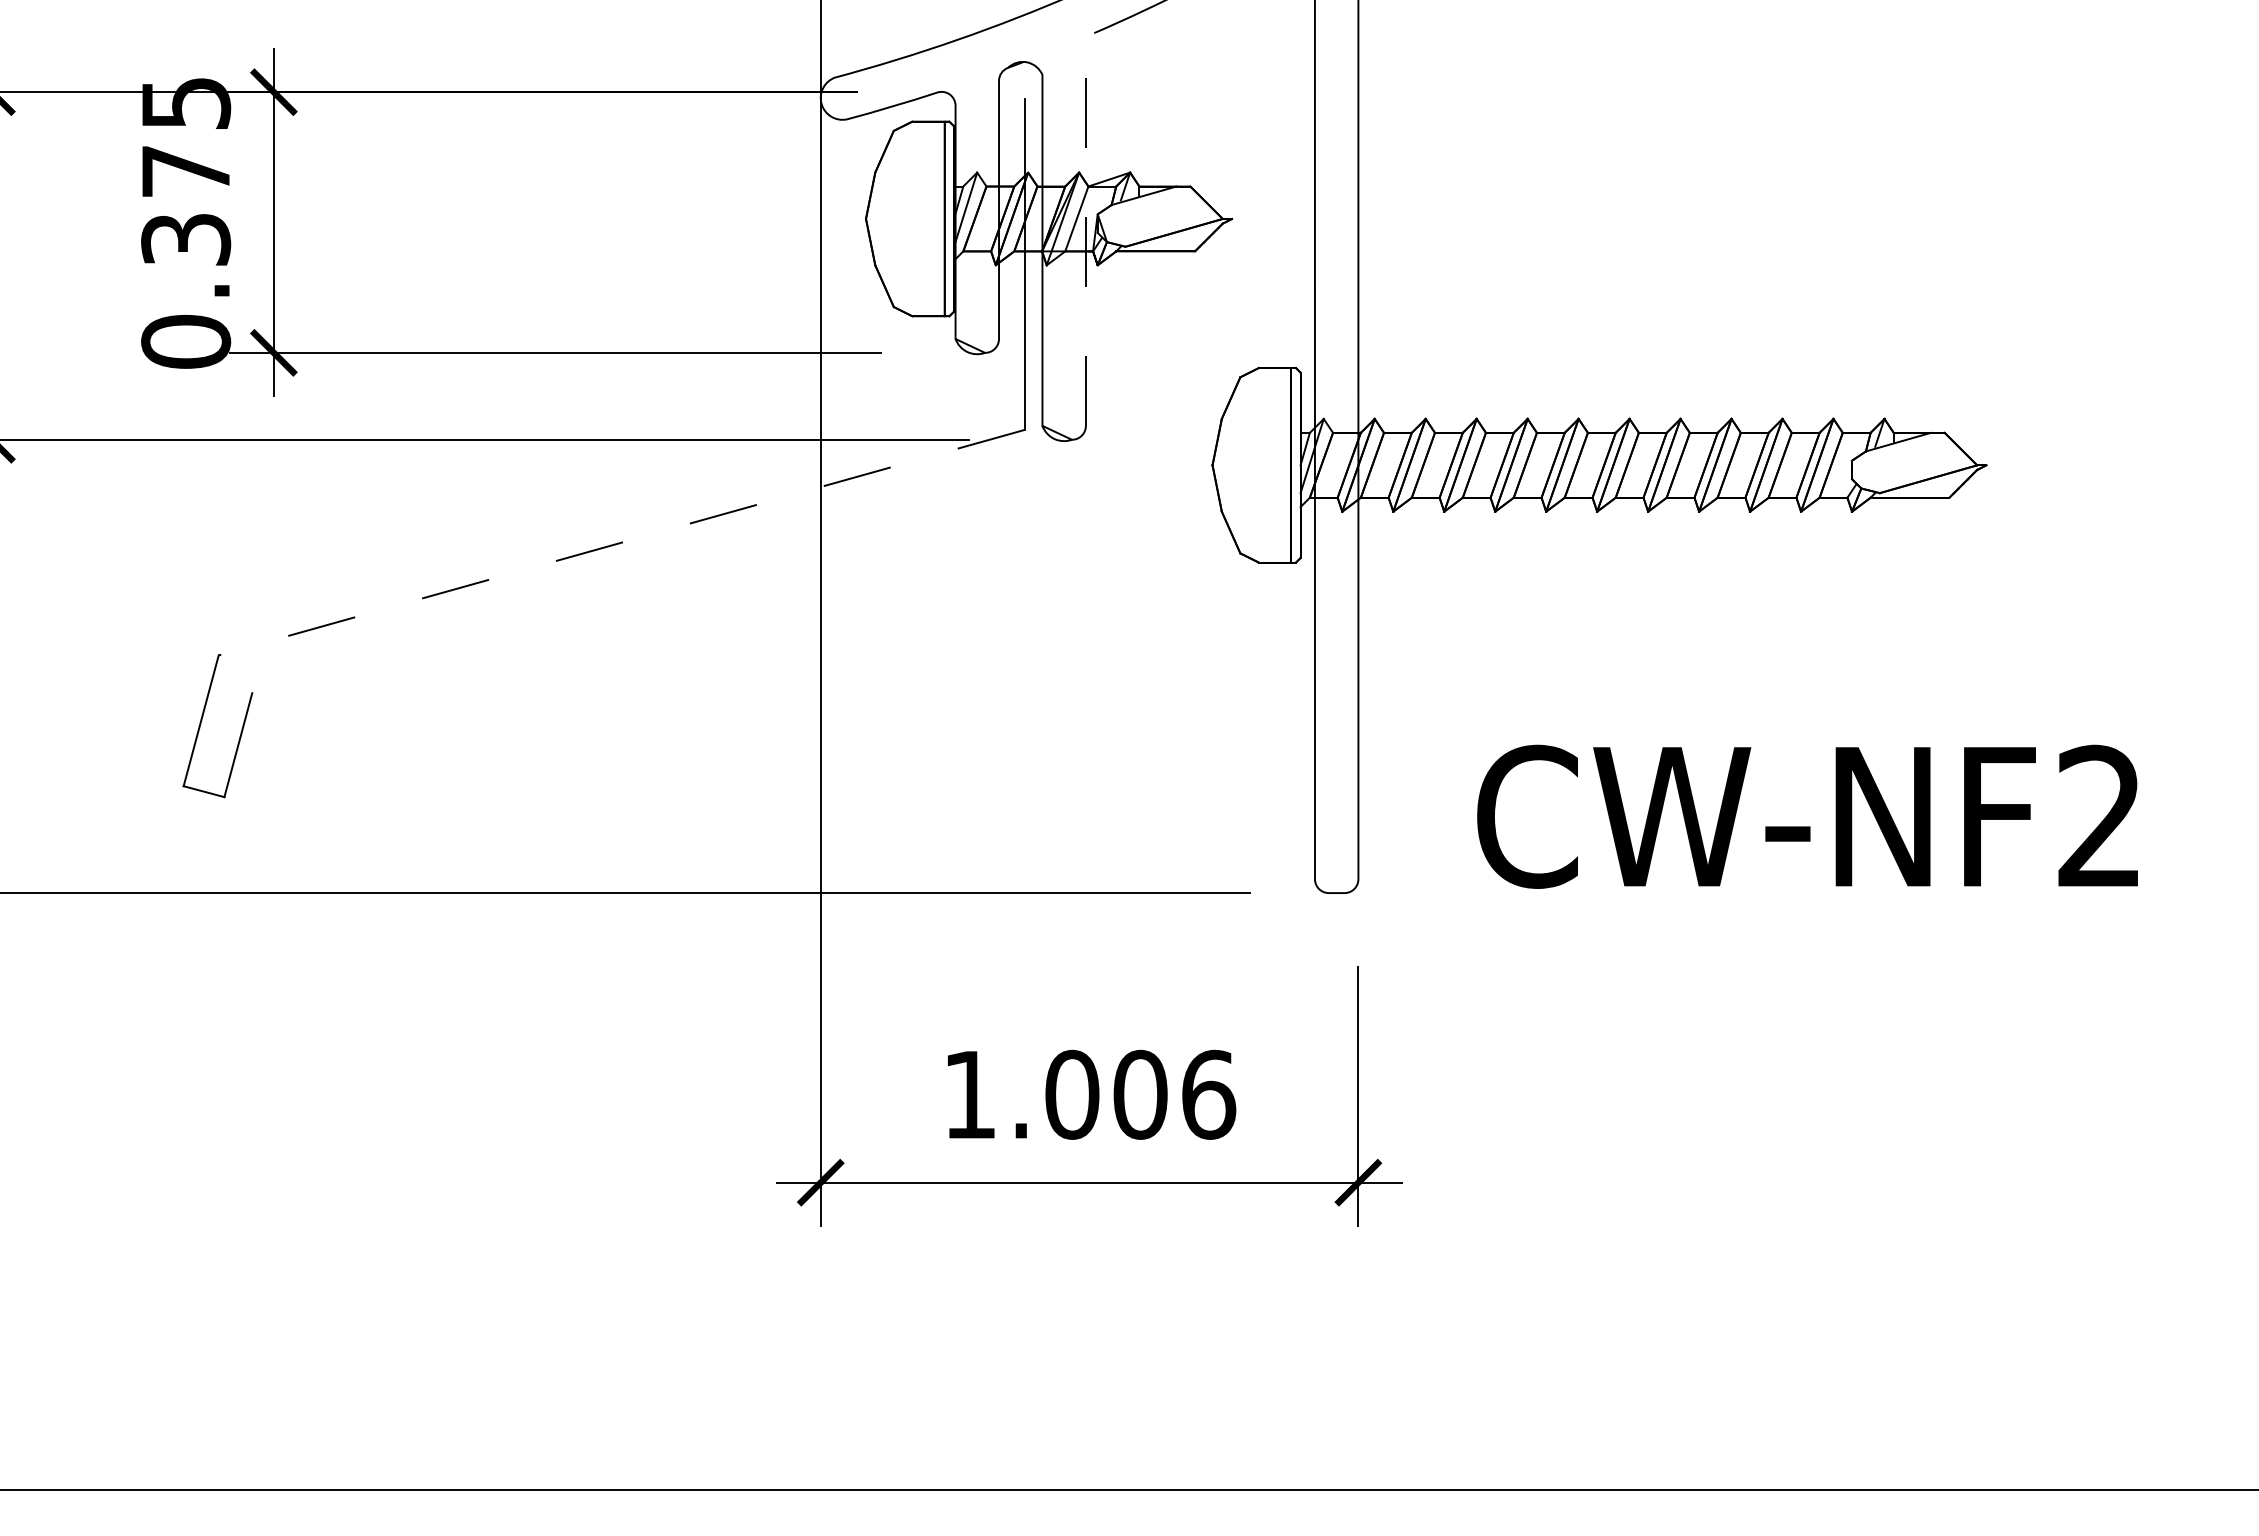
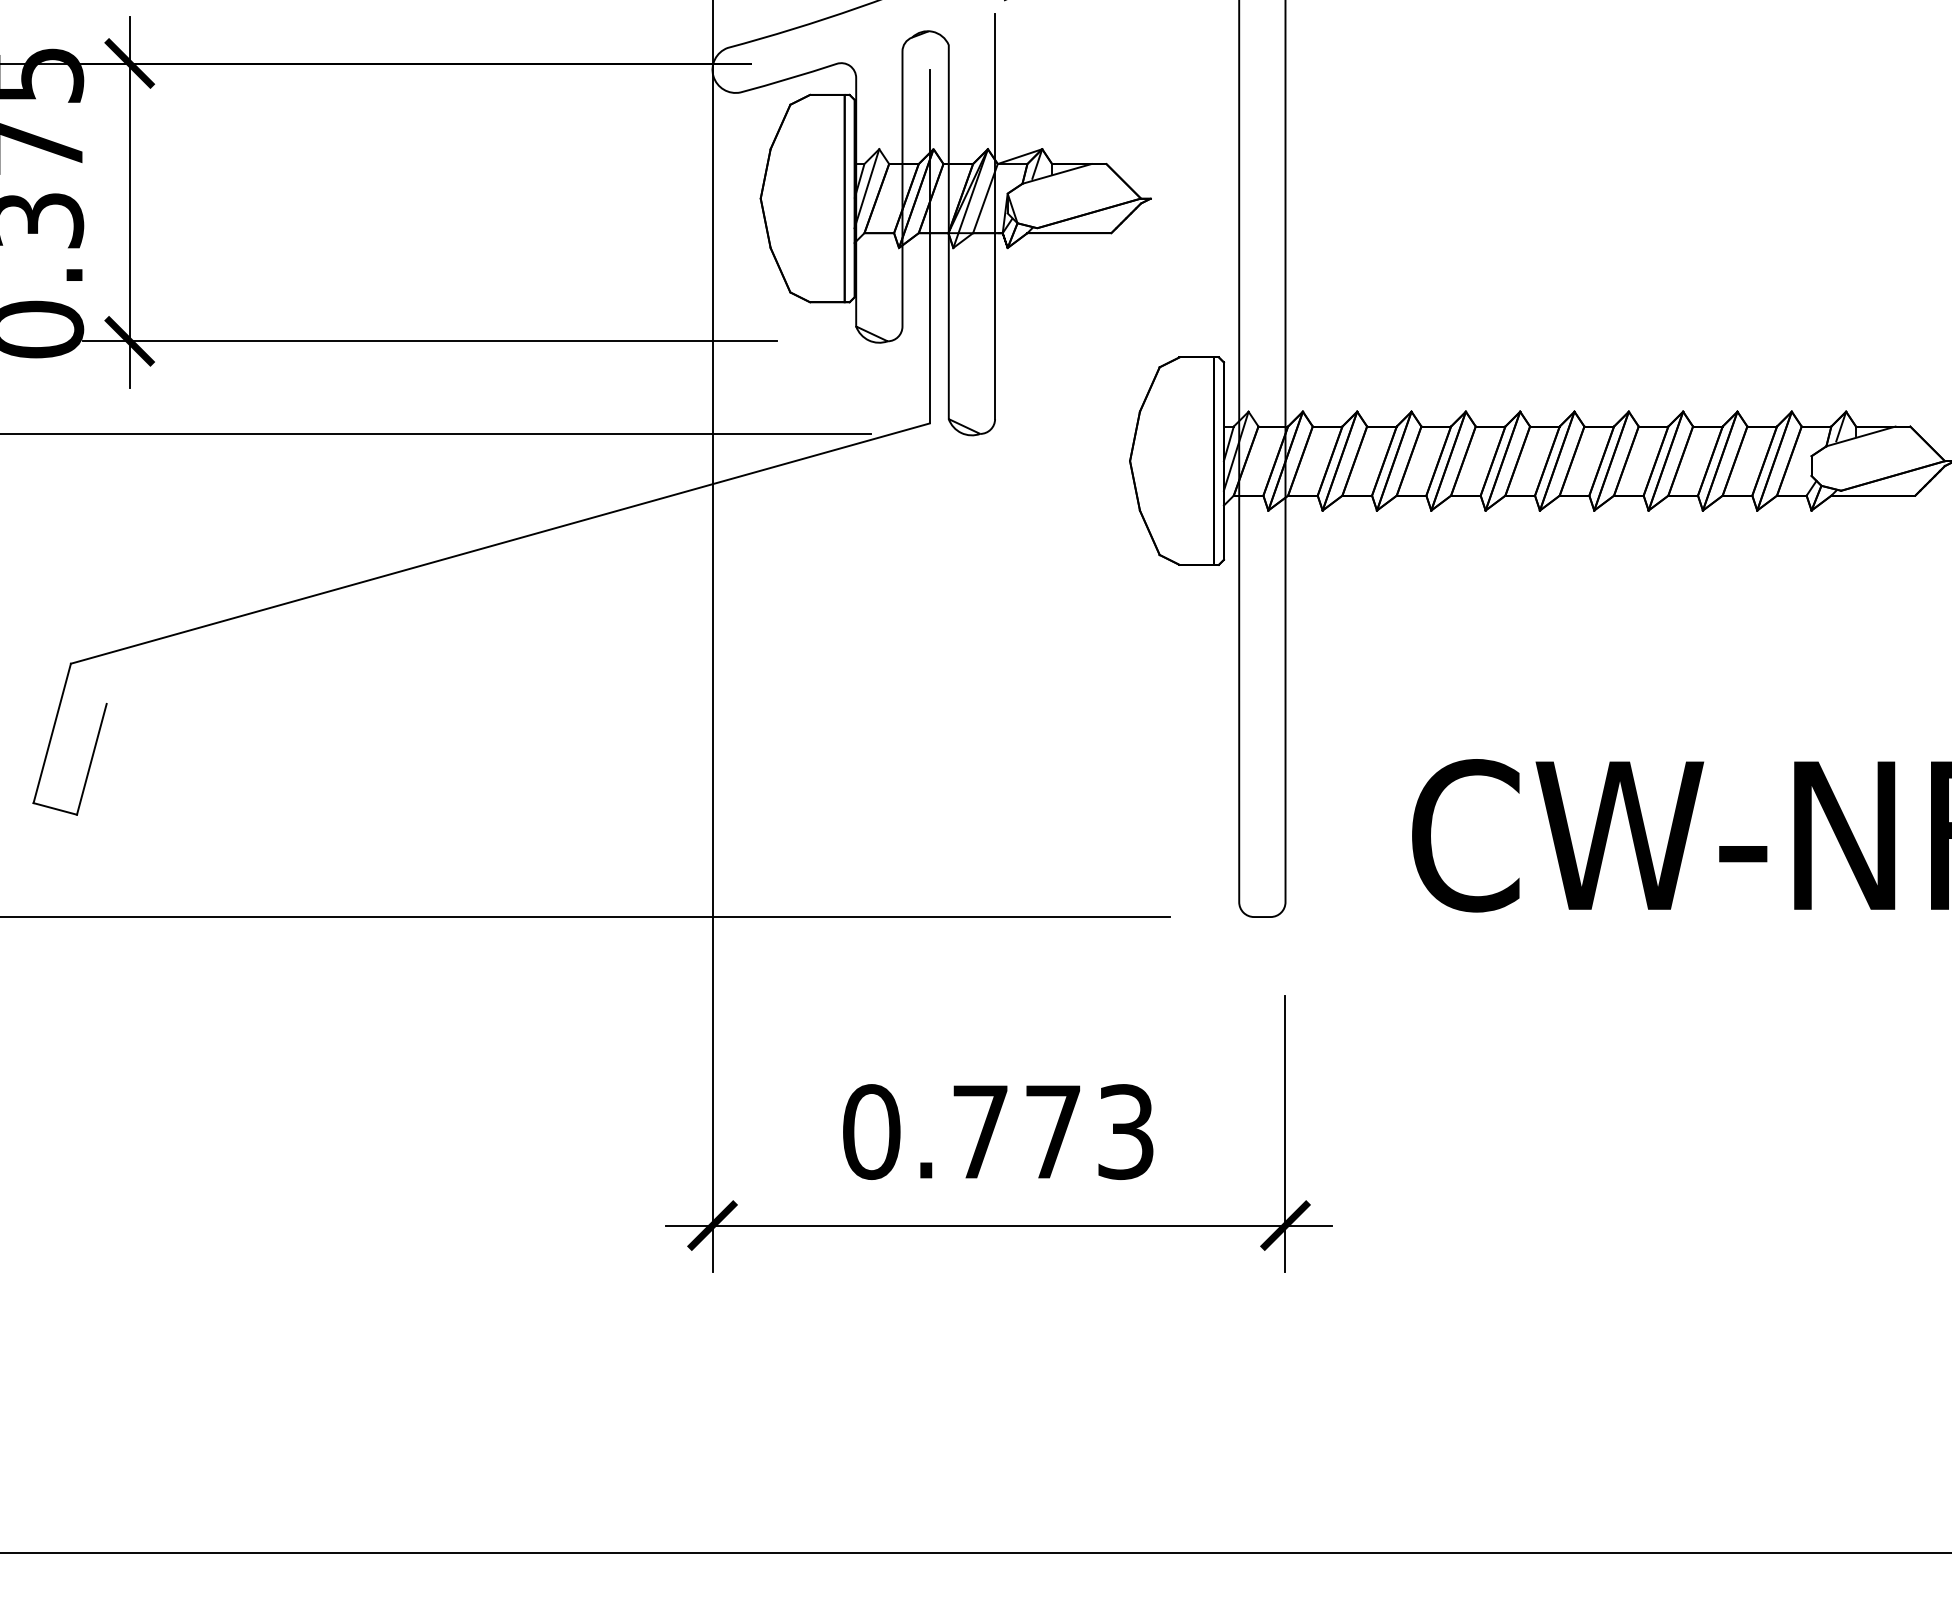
line: (1085, 235) -> (994, 216), dashed -> solid
line: (621, 542) -> (500, 543), dashed -> solid
text: (1089, 1094) -> (998, 1131), 1.006 -> 0.773

